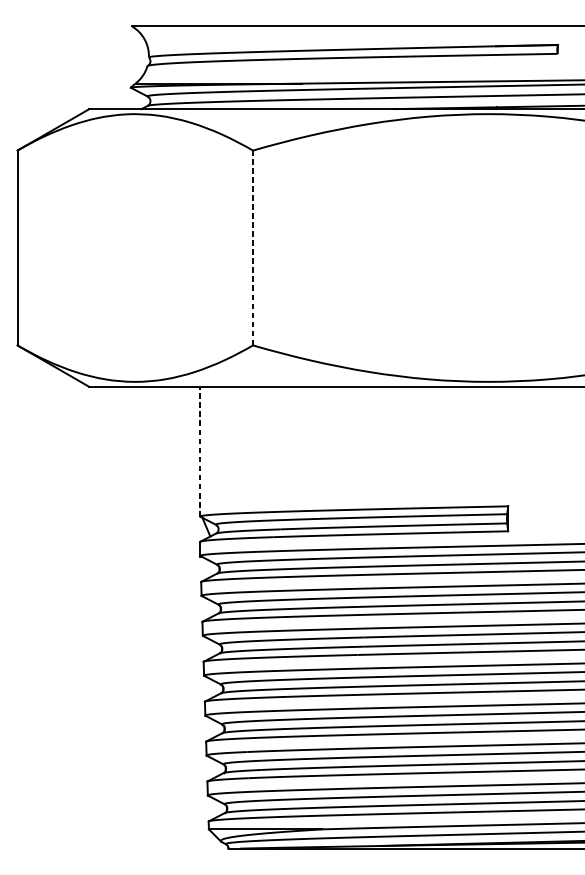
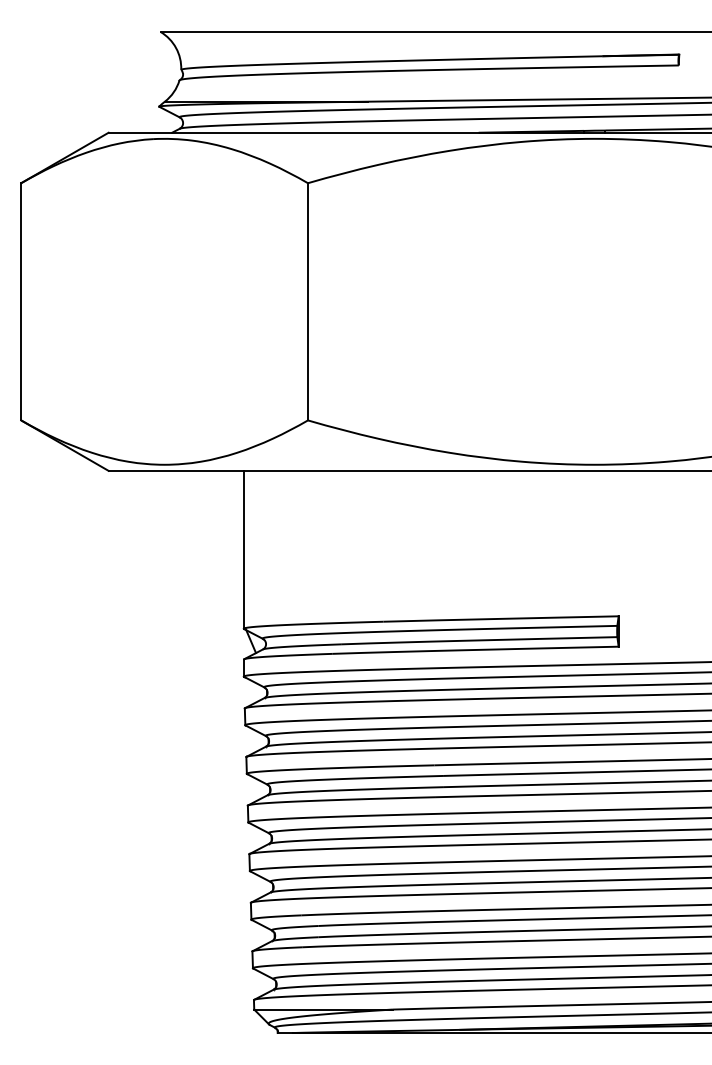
line: (252, 247) -> (307, 301), dashed -> solid
line: (200, 451) -> (243, 549), dashed -> solid

